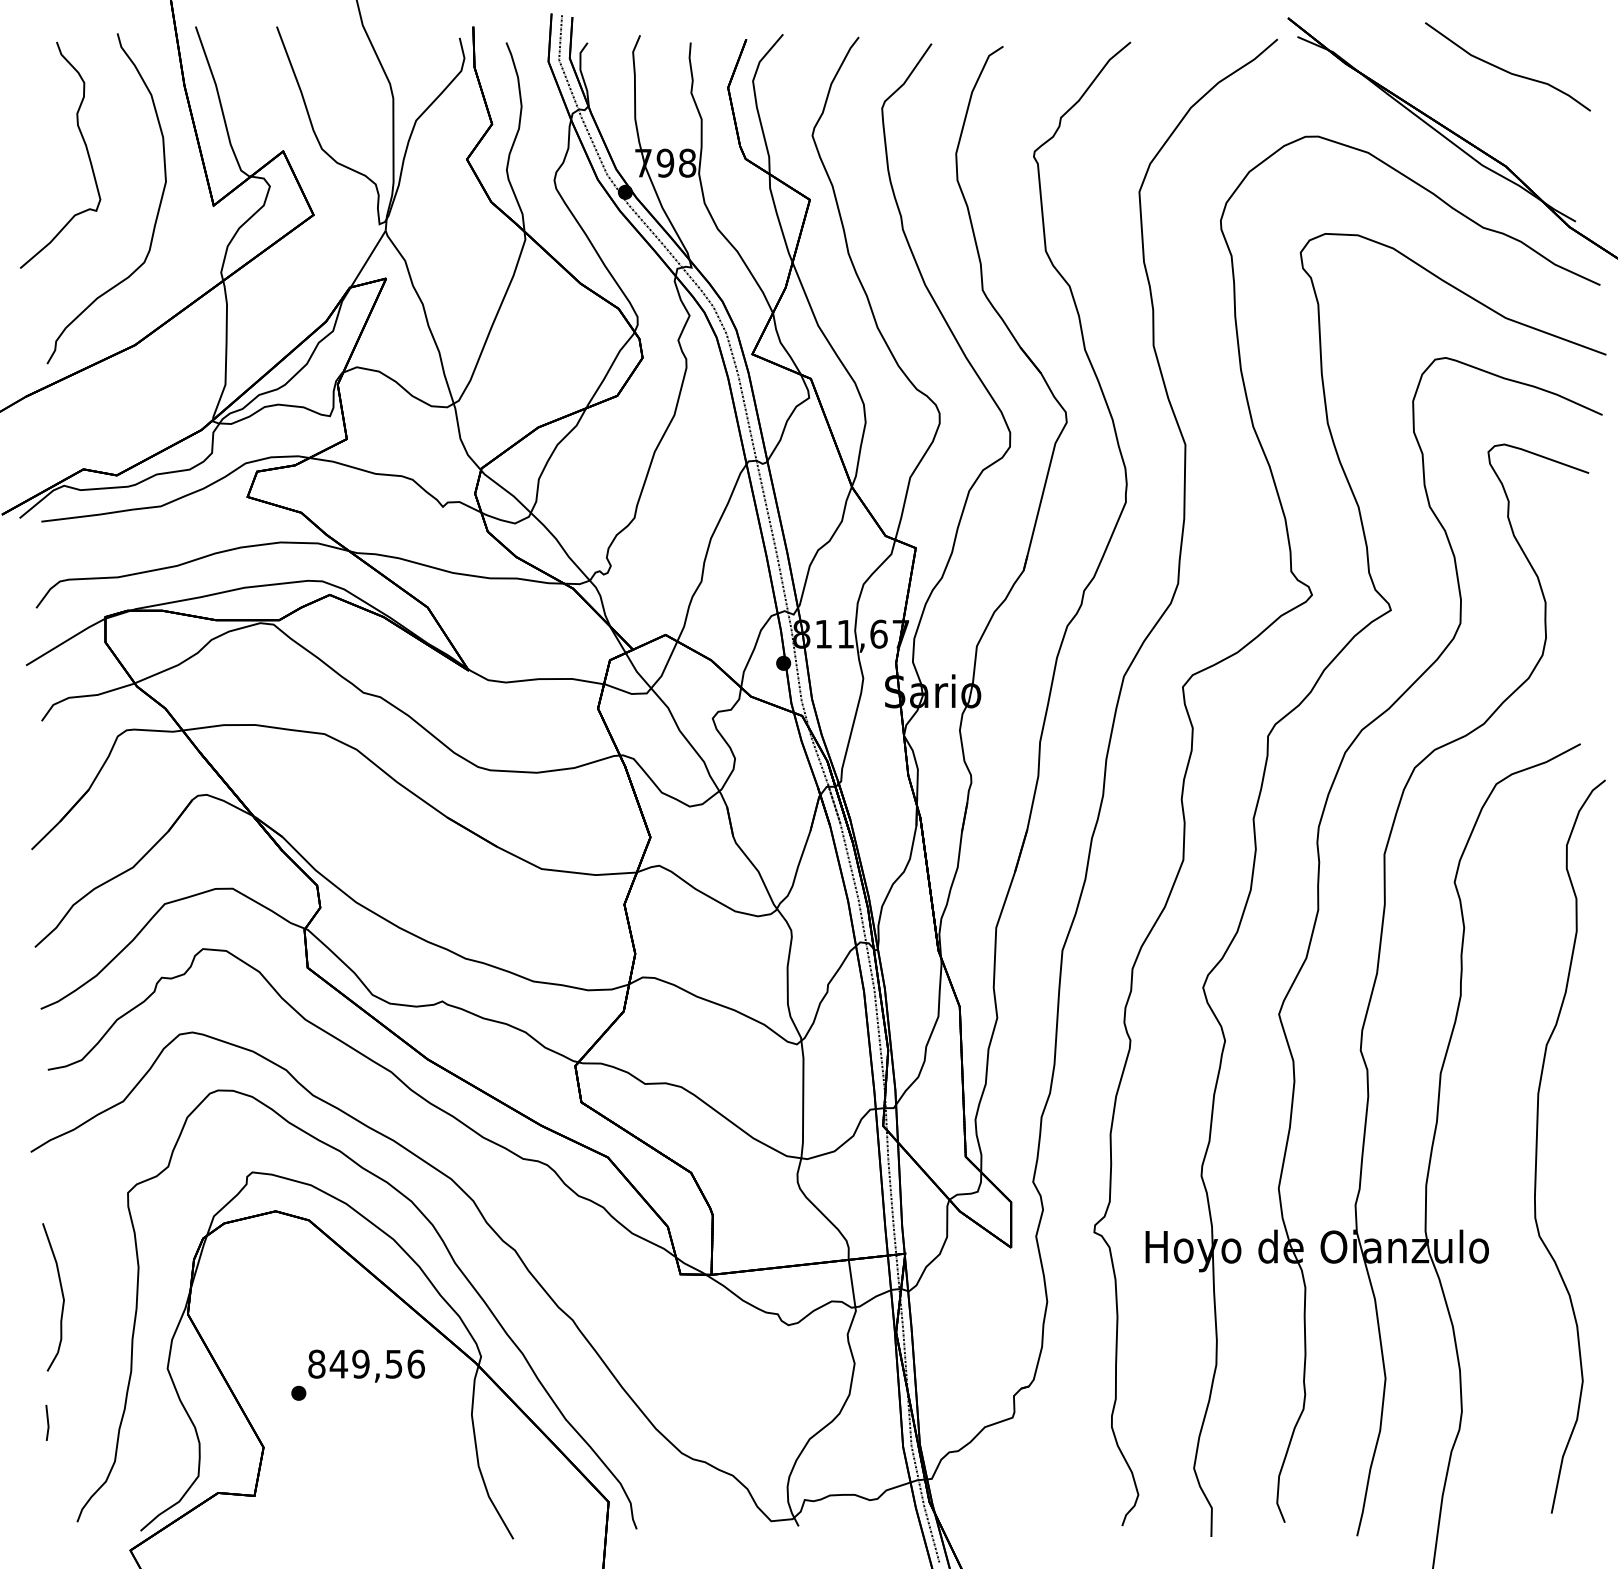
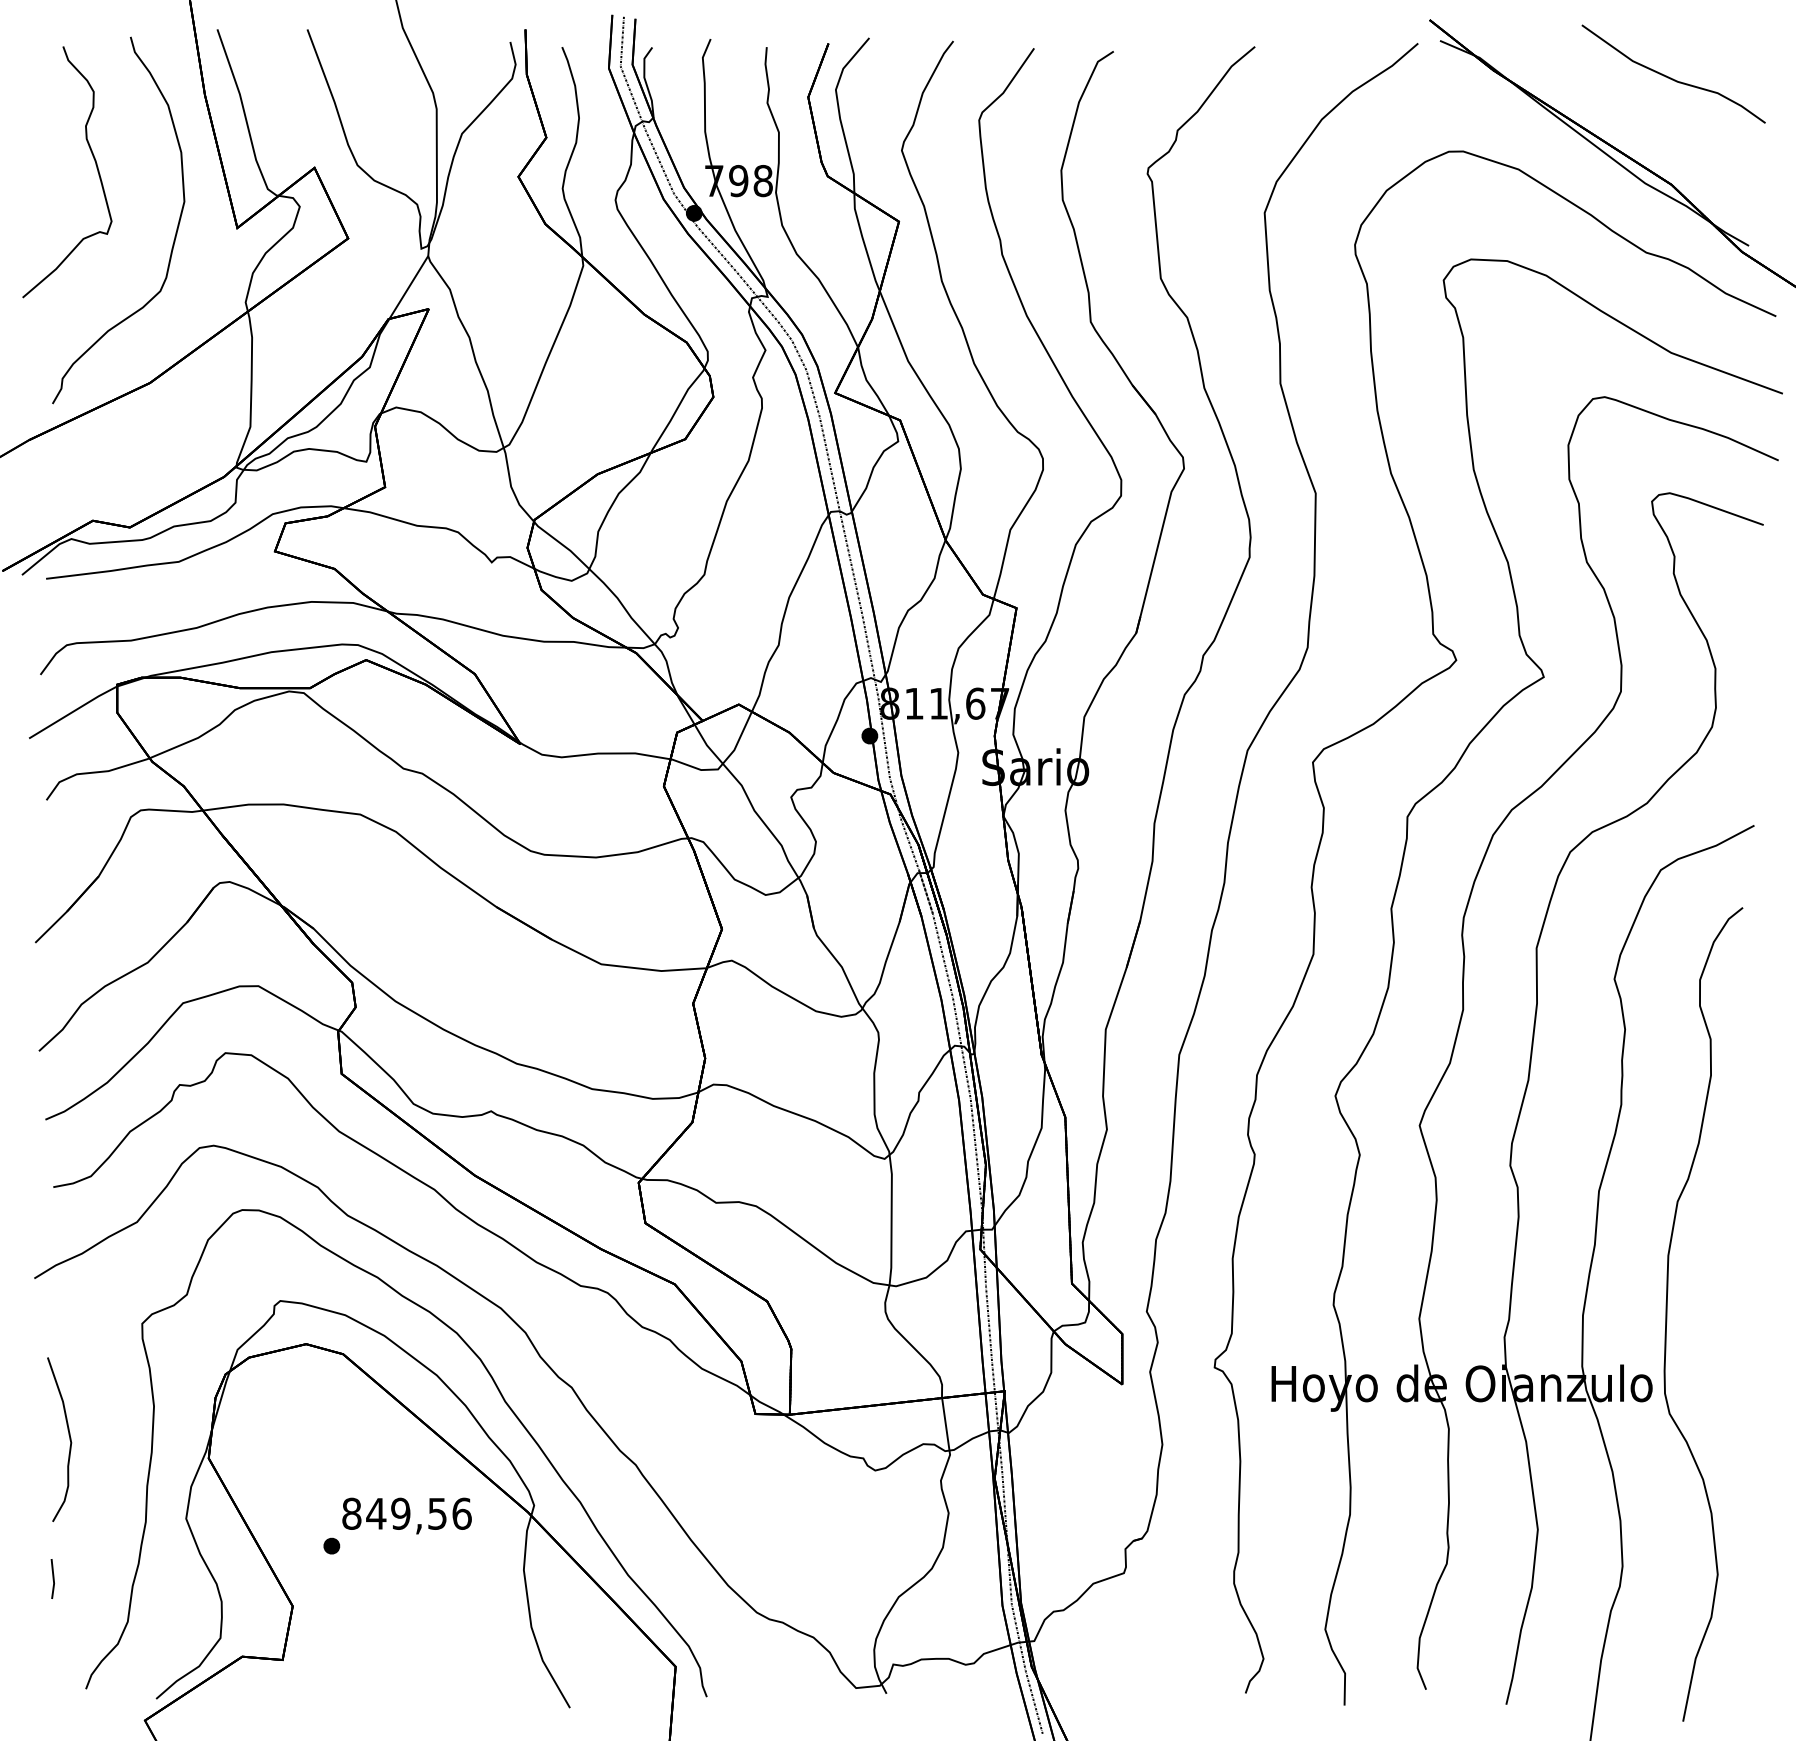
part: (1537, 1146) -> (1667, 1314), moved

